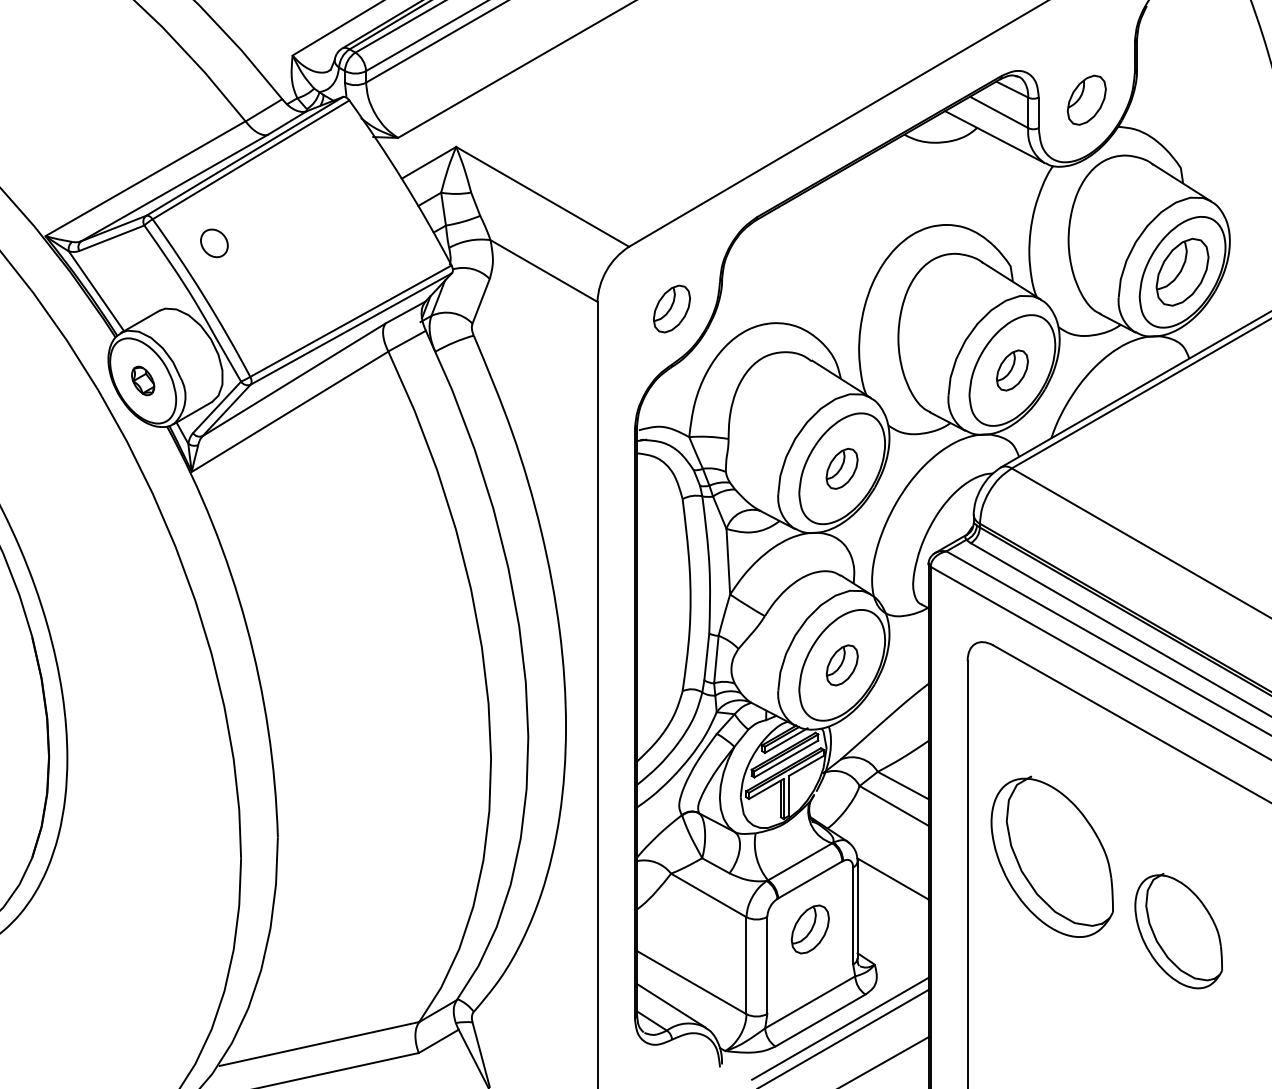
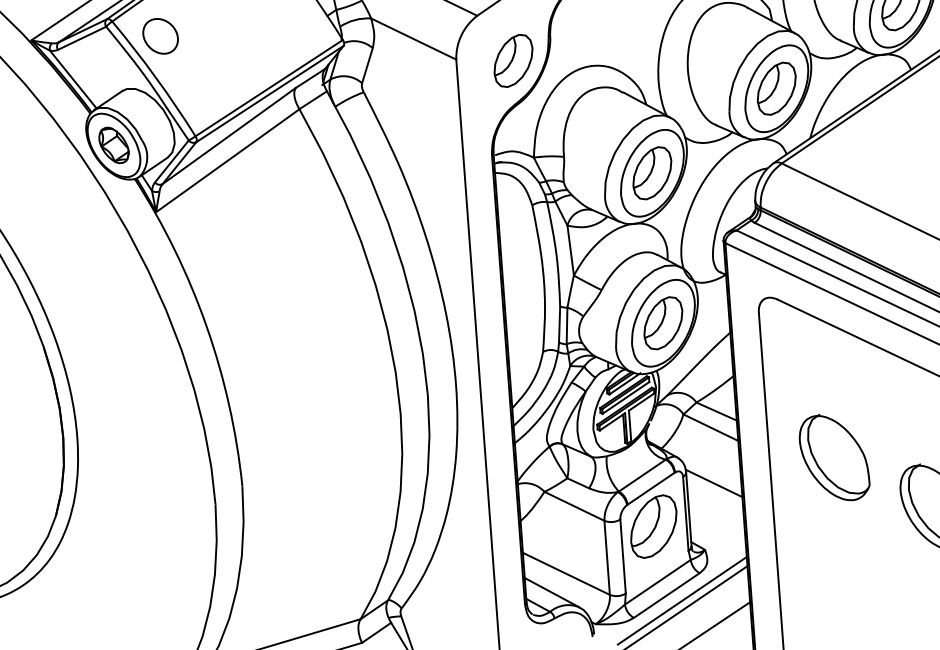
part: (214, 243) -> (160, 36), size x1.67
part: (671, 308) -> (513, 60), size x1.43
part: (1012, 370) -> (776, 88), size x1.67
part: (142, 380) -> (113, 145), size x1.67
part: (841, 468) -> (651, 173), size x1.67
part: (842, 665) -> (663, 323), size x1.67
part: (1051, 856) -> (833, 457), size x0.71
part: (810, 929) -> (654, 526), size x1.67

